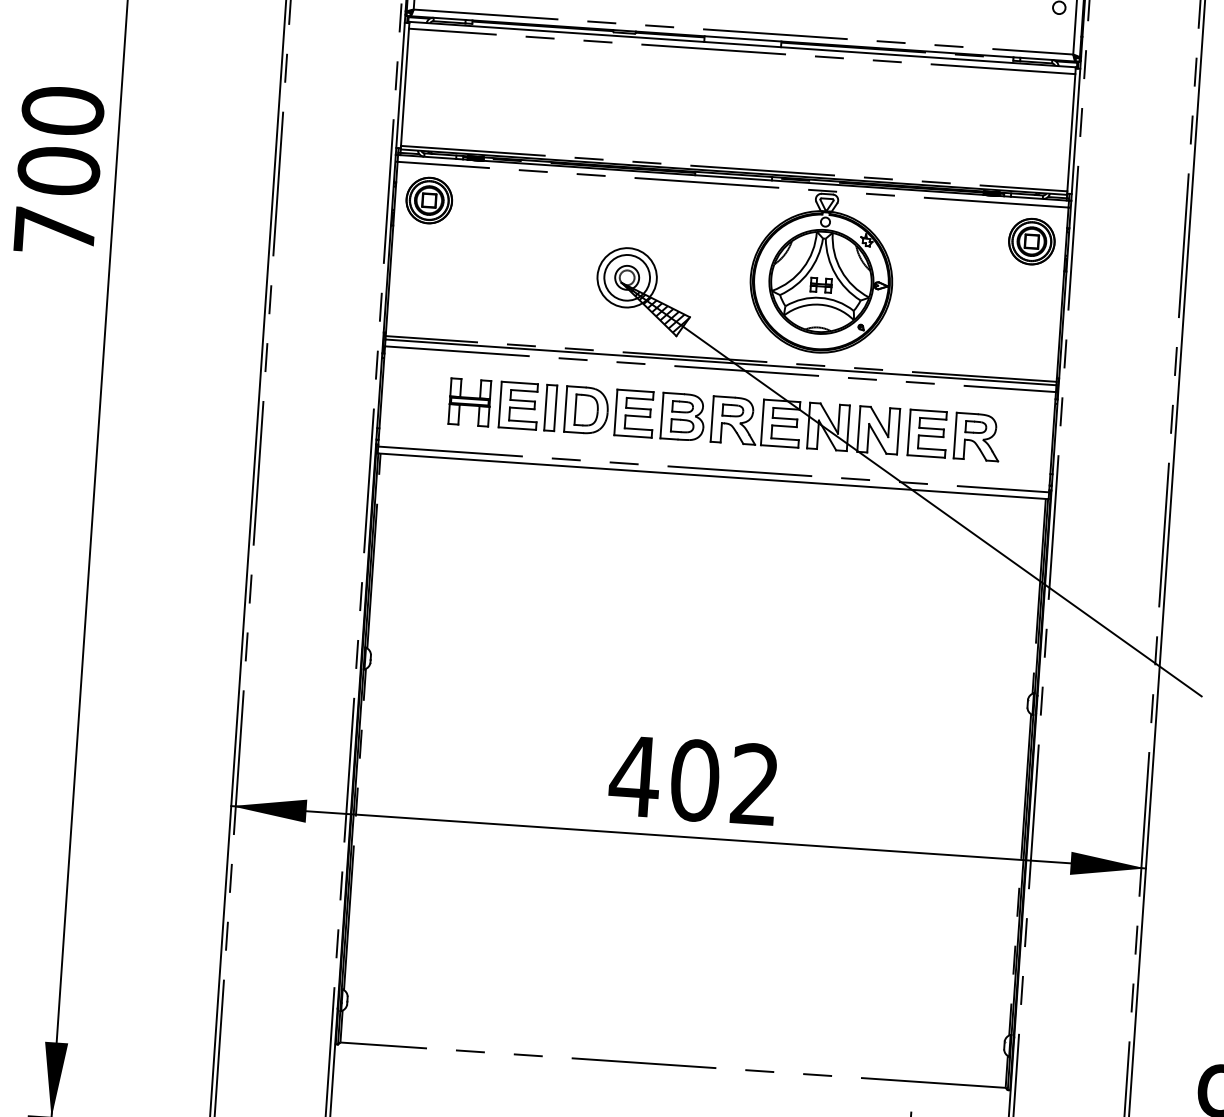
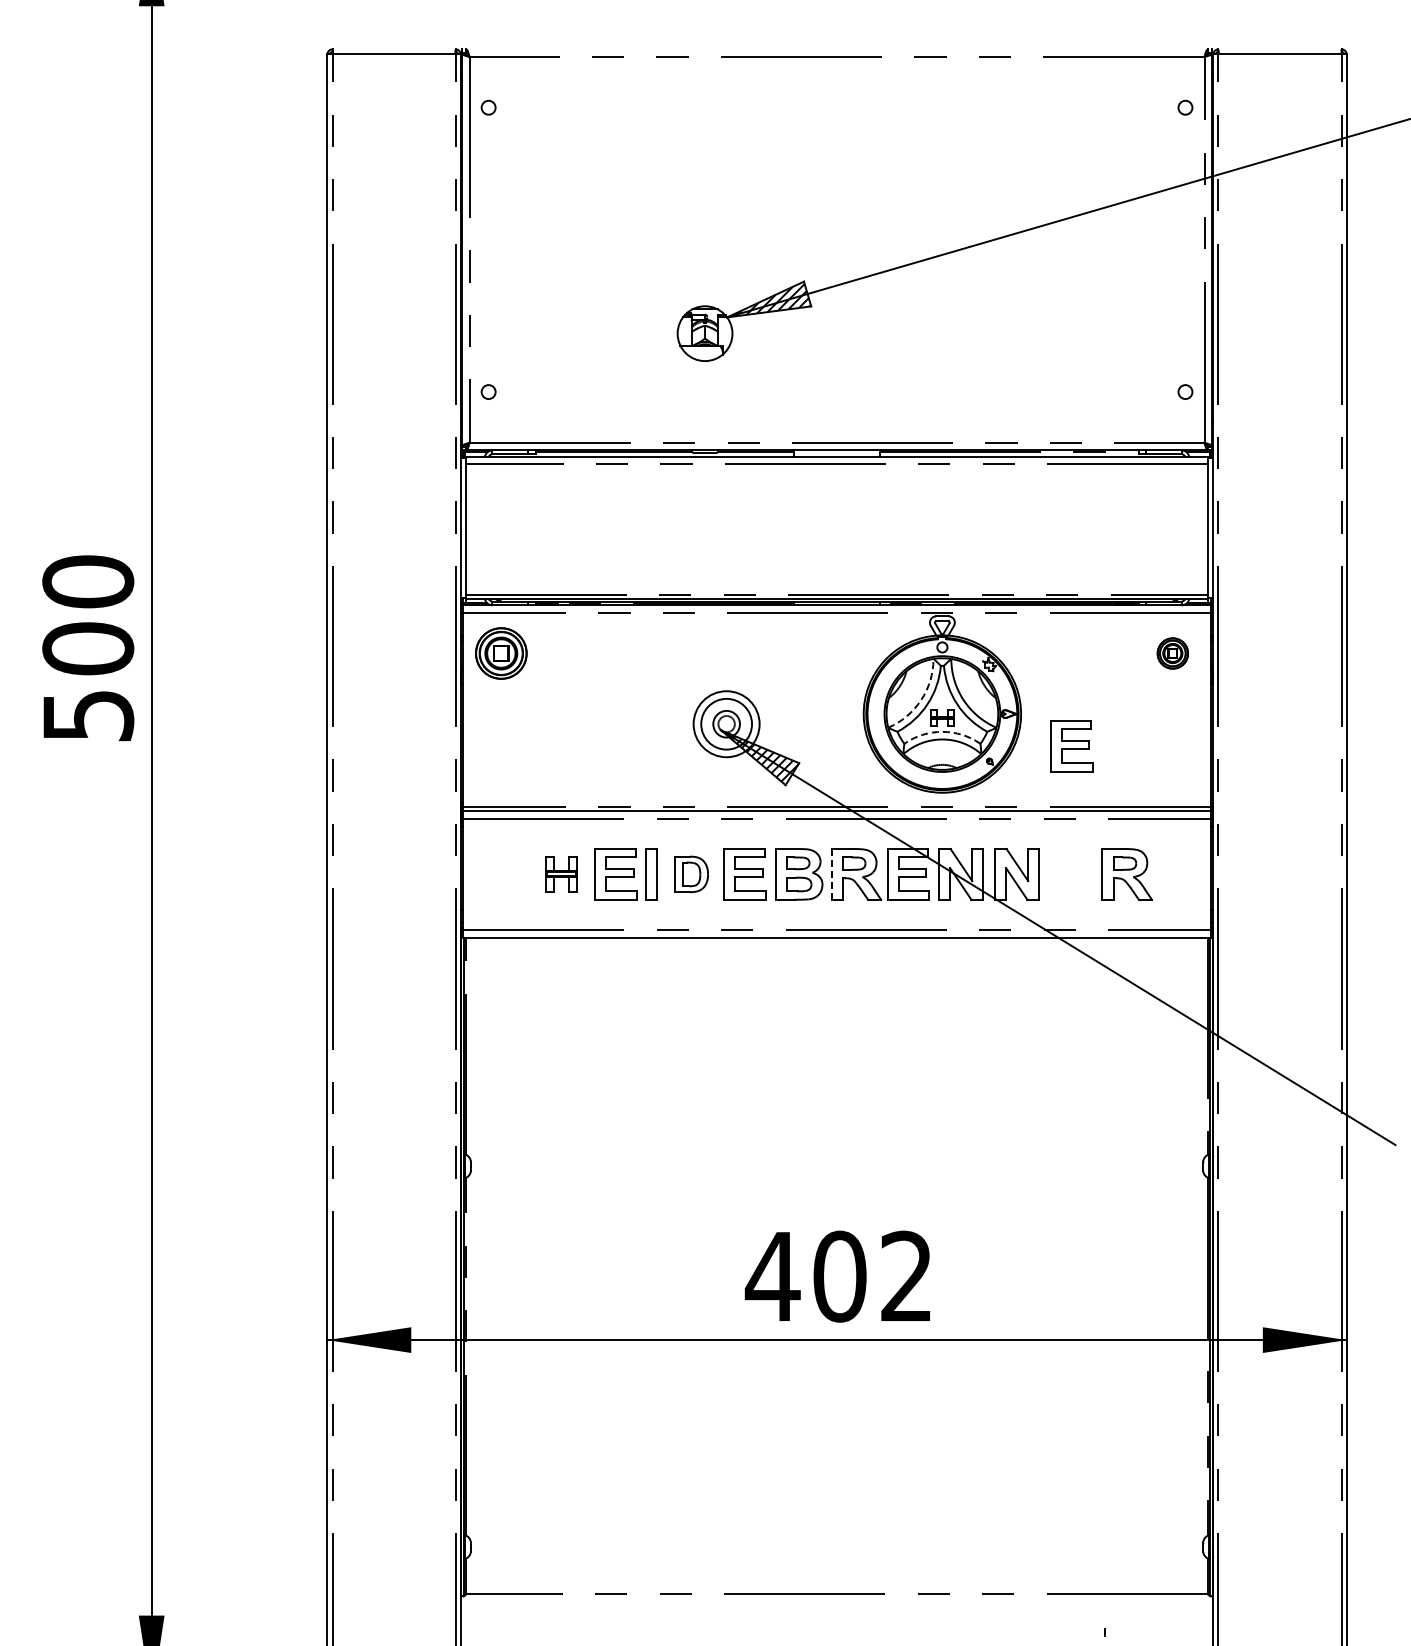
text: (54, 231) -> (88, 716), 700 -> 500
part: (1031, 241) -> (1172, 653), size x0.6
arc: (803, 268) -> (921, 700), solid -> dashed
arc: (820, 297) -> (942, 731), solid -> dashed
part: (469, 402) -> (561, 874), size x0.7
part: (586, 410) -> (691, 874), size x0.7
line: (712, 418) -> (831, 873), solid -> dashed
part: (927, 433) -> (1071, 746), moved

